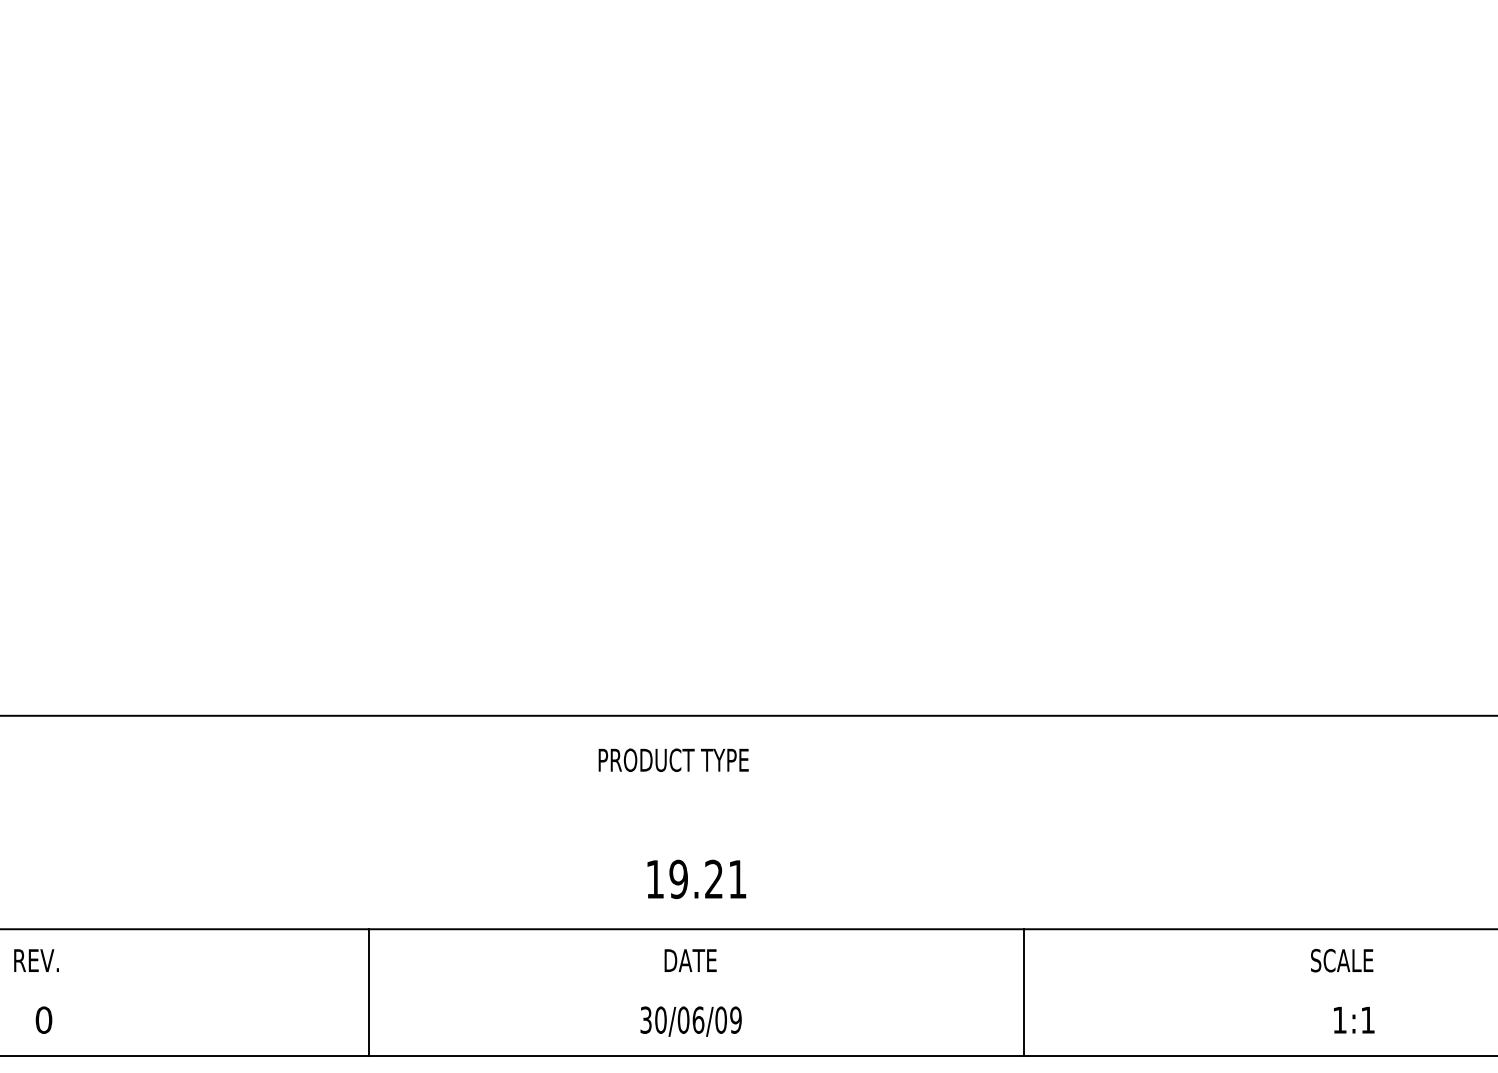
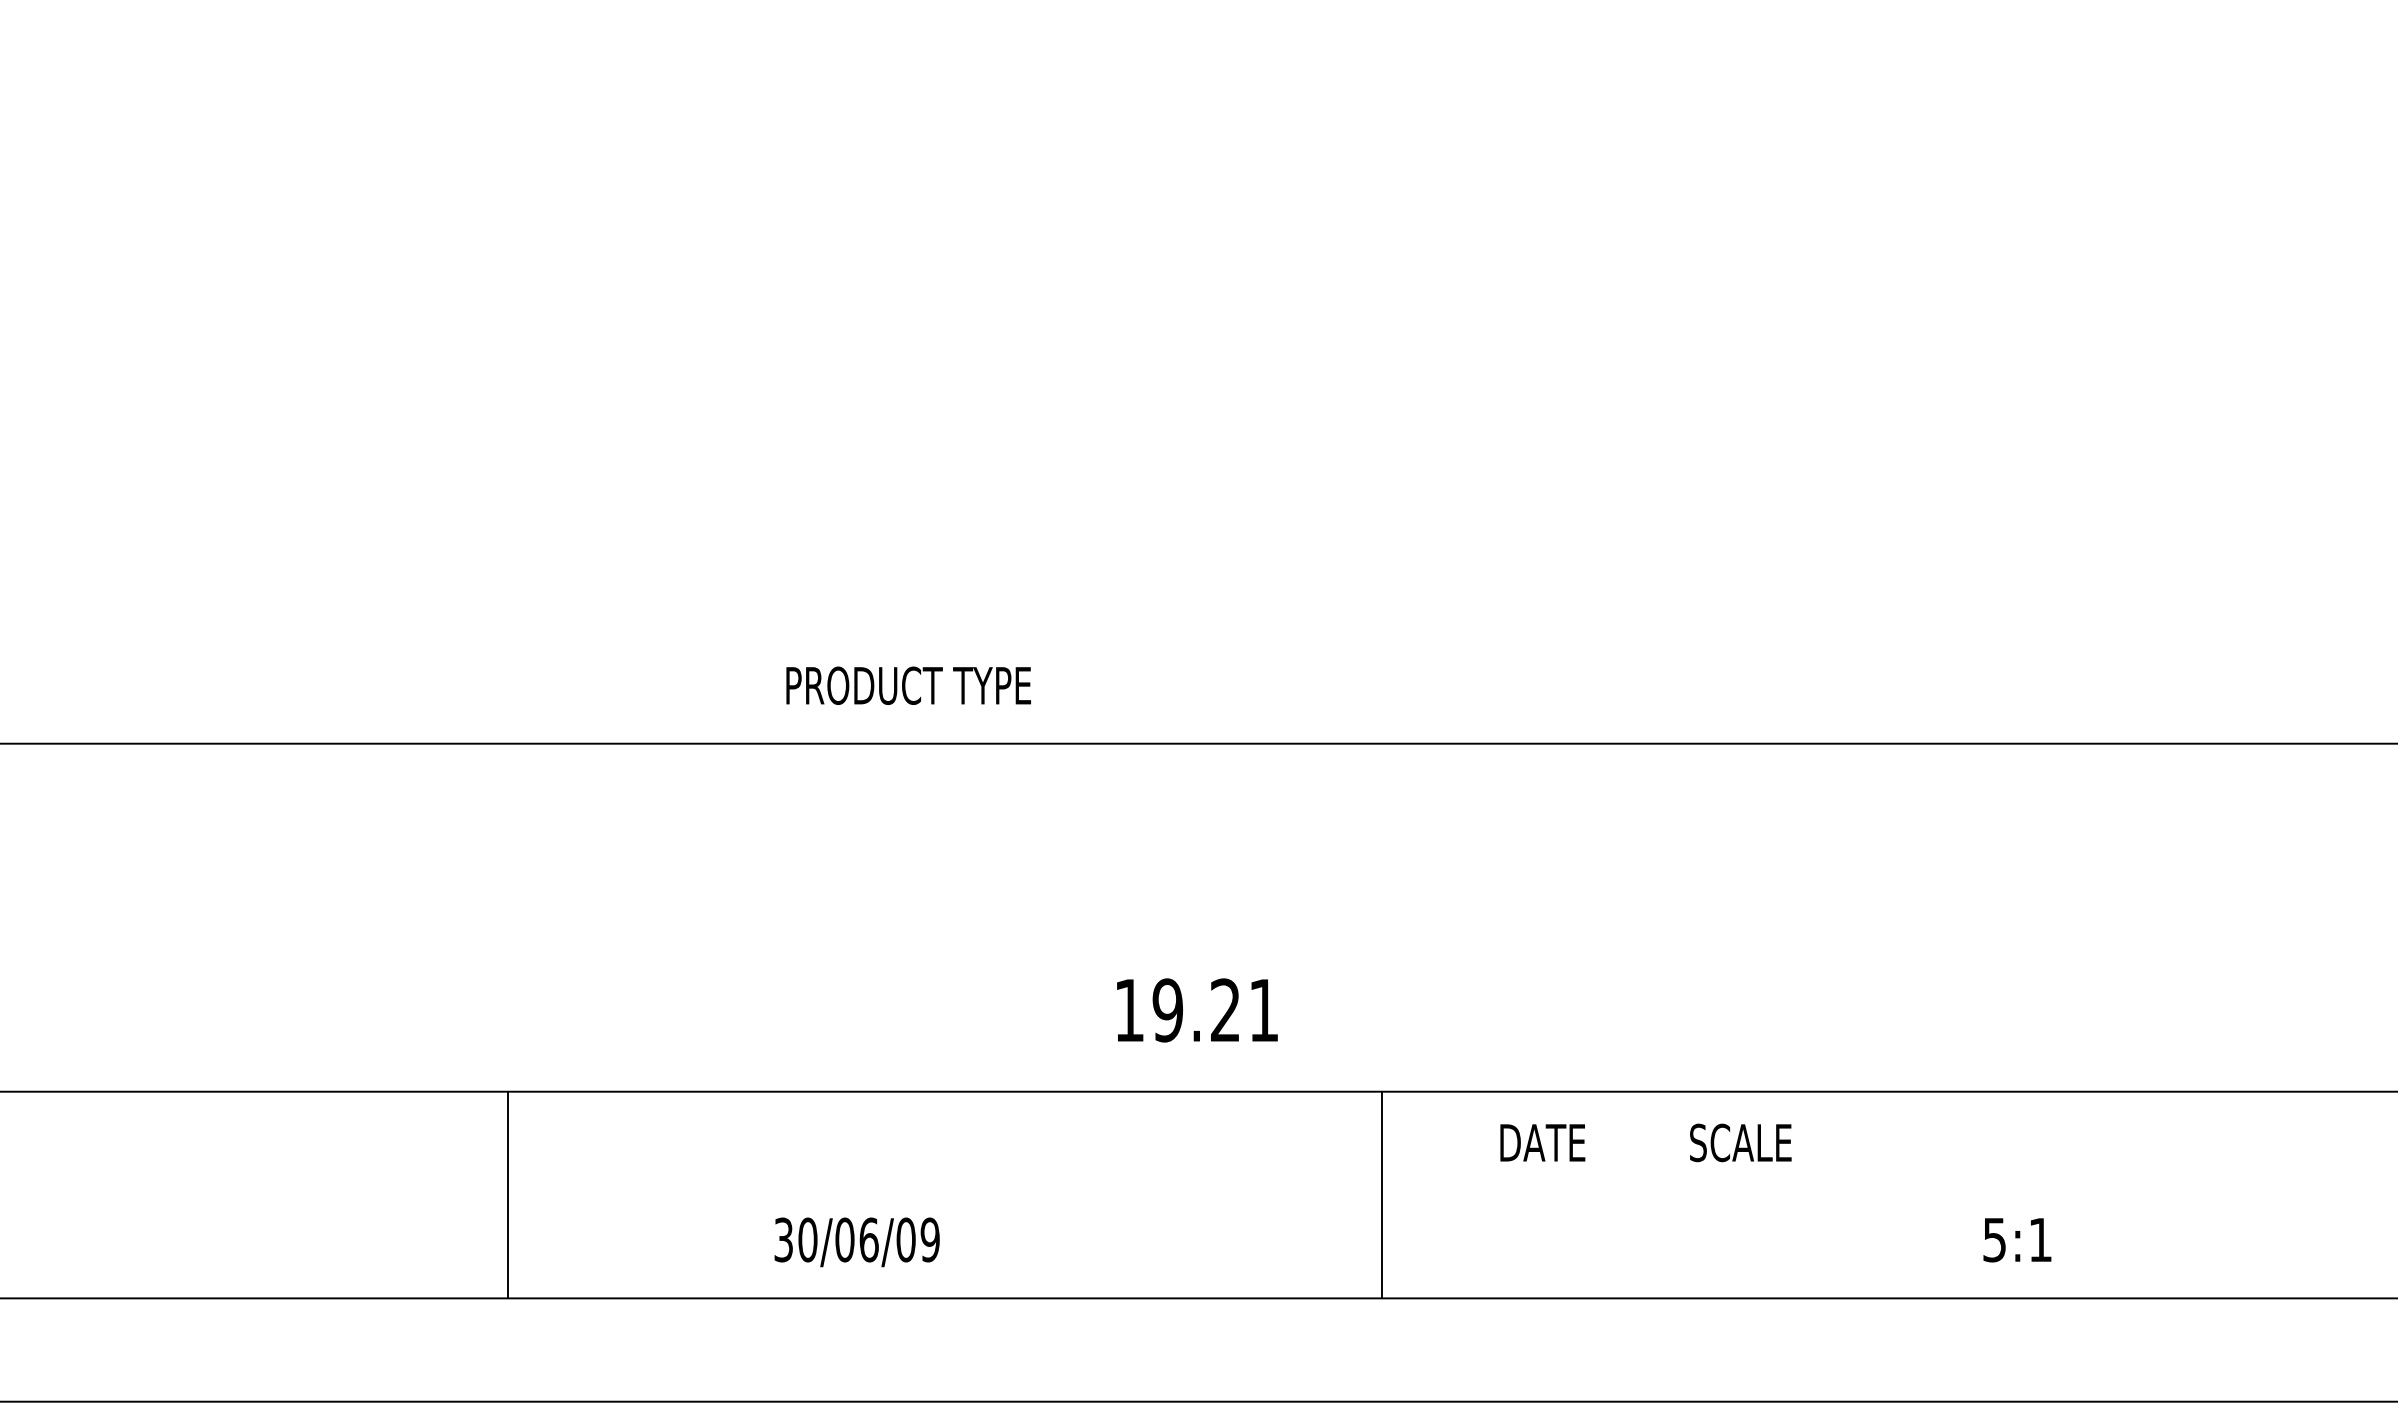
text: (673, 759) -> (908, 684), moved
text: (696, 879) -> (1196, 1010), moved
text: (690, 960) -> (1542, 1142), moved
text: (1342, 960) -> (1741, 1142), moved
line: (369, 992) -> (508, 1194), moved
line: (1024, 992) -> (1382, 1194), moved
text: (1339, 1019) -> (1994, 1238), 1:1 -> 5:1
text: (690, 1021) -> (856, 1242), moved

